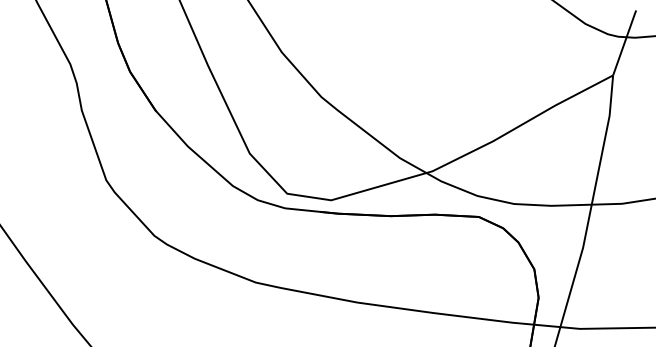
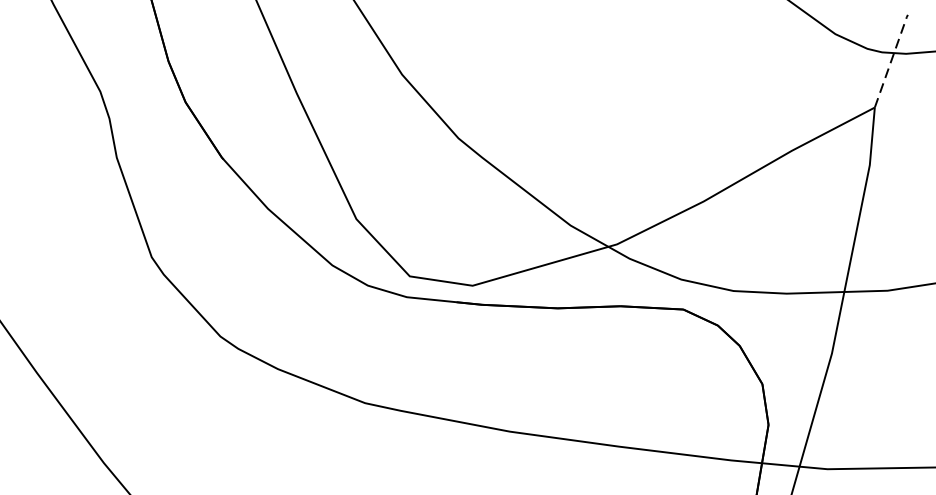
line: (625, 41) -> (892, 59), solid -> dashed

